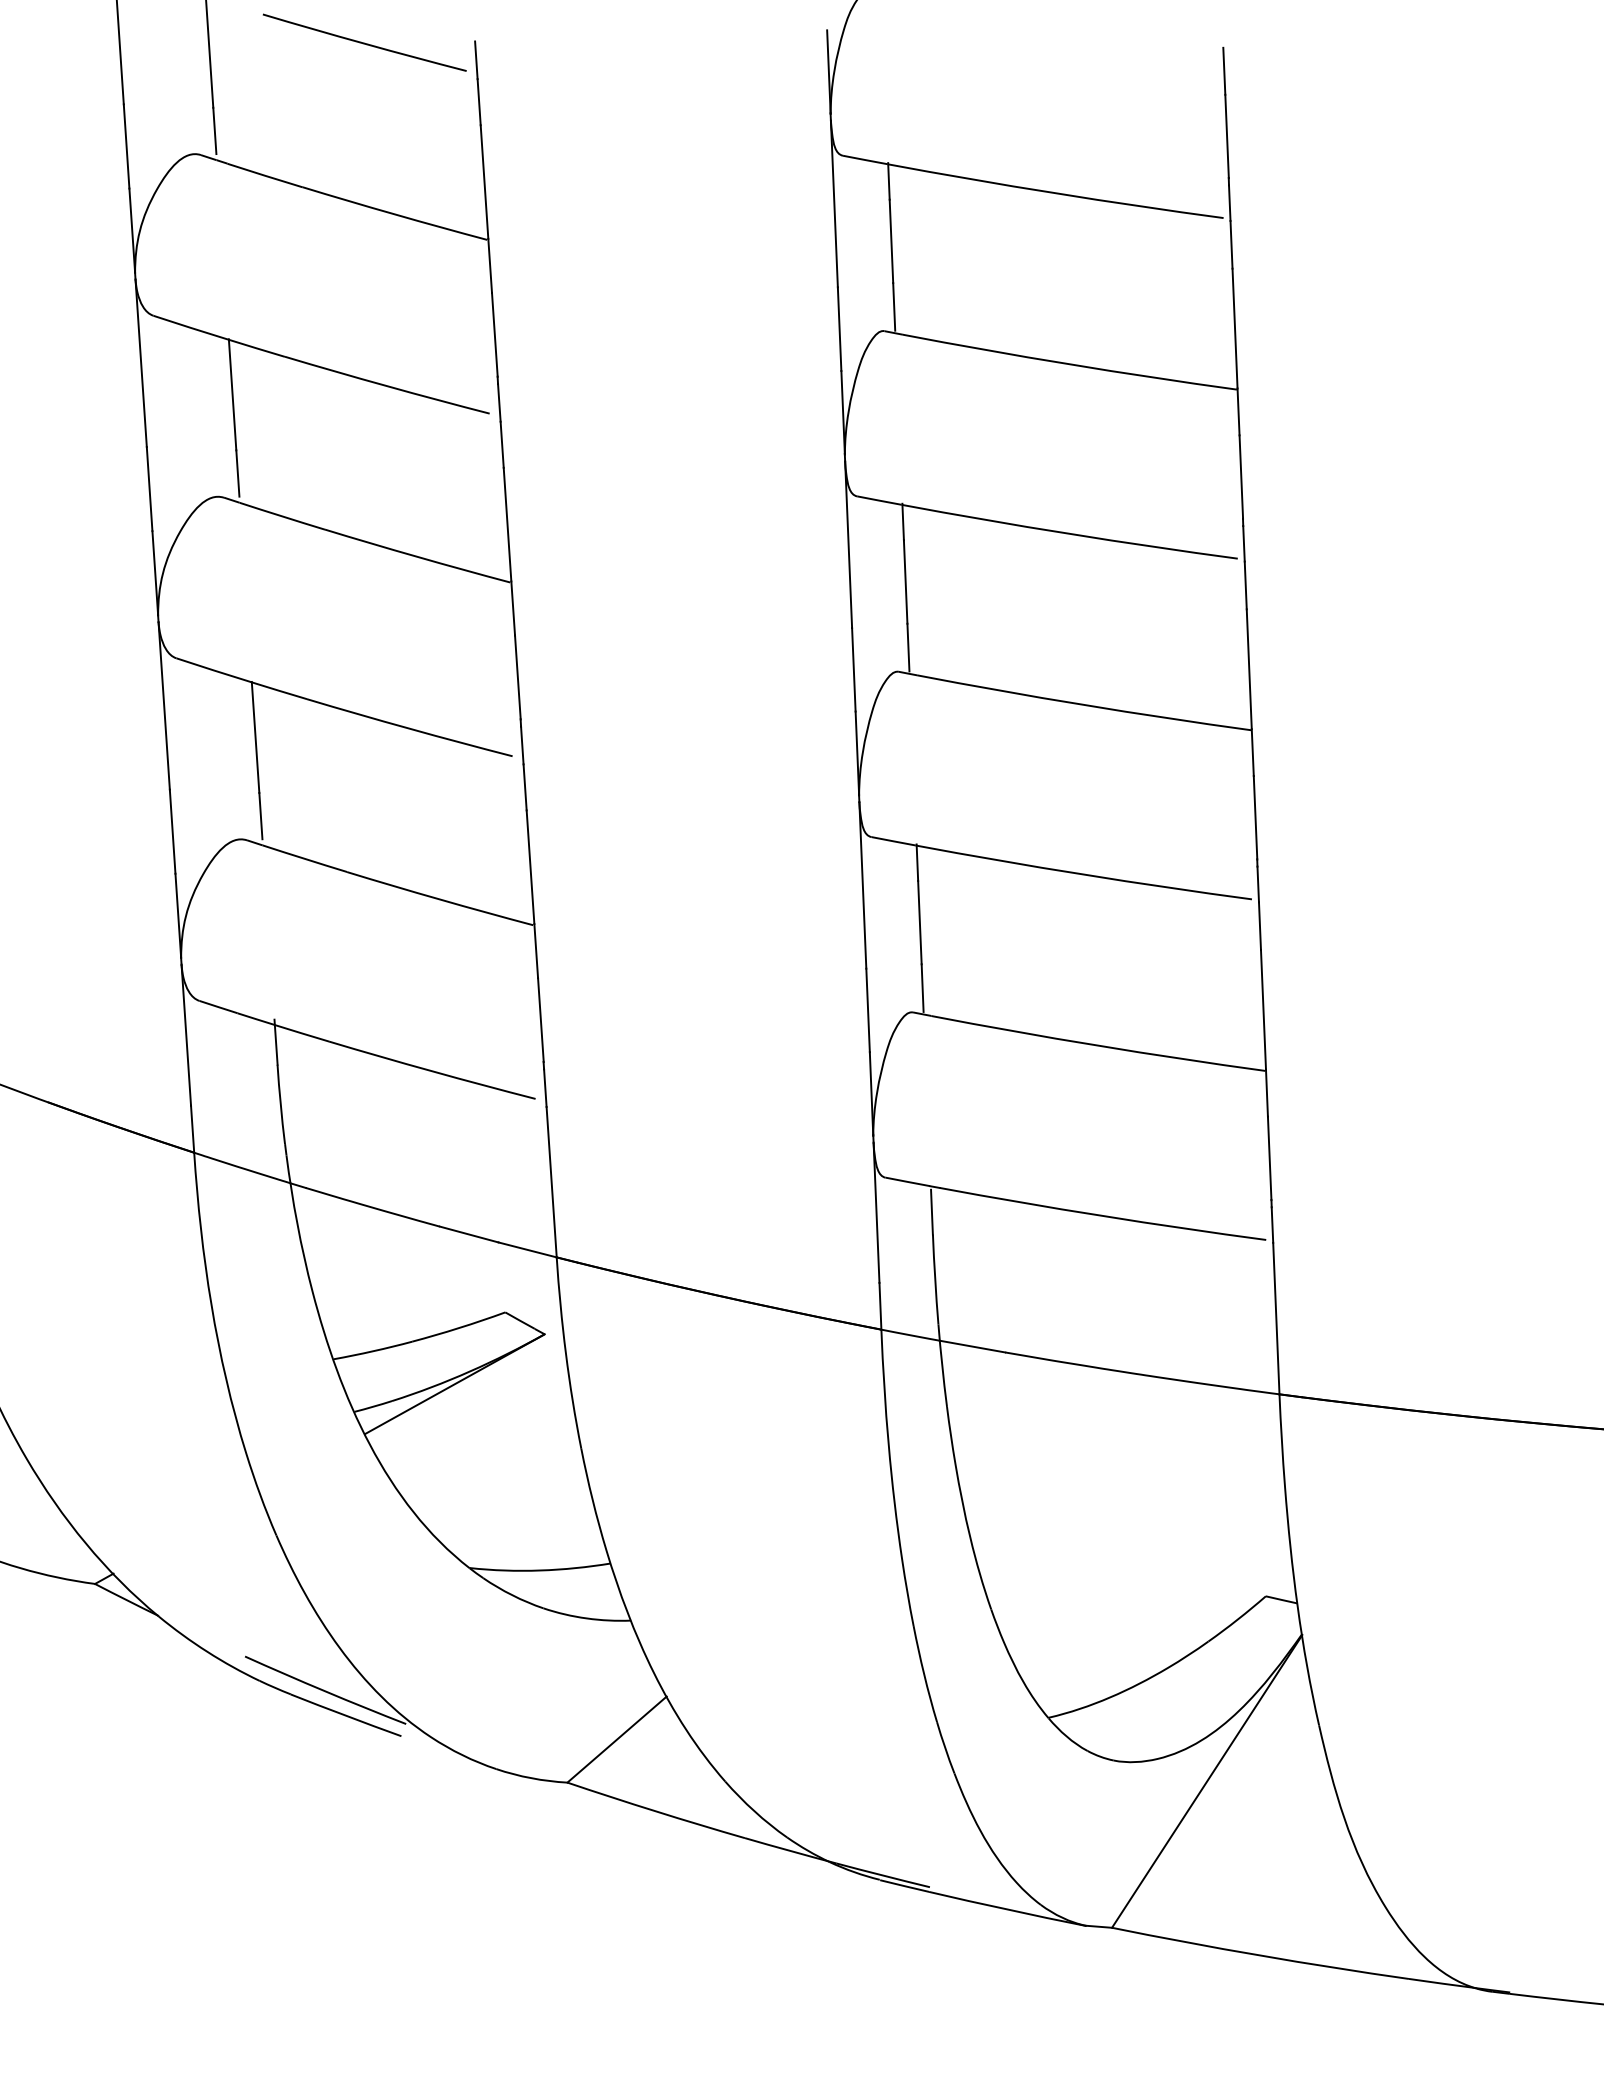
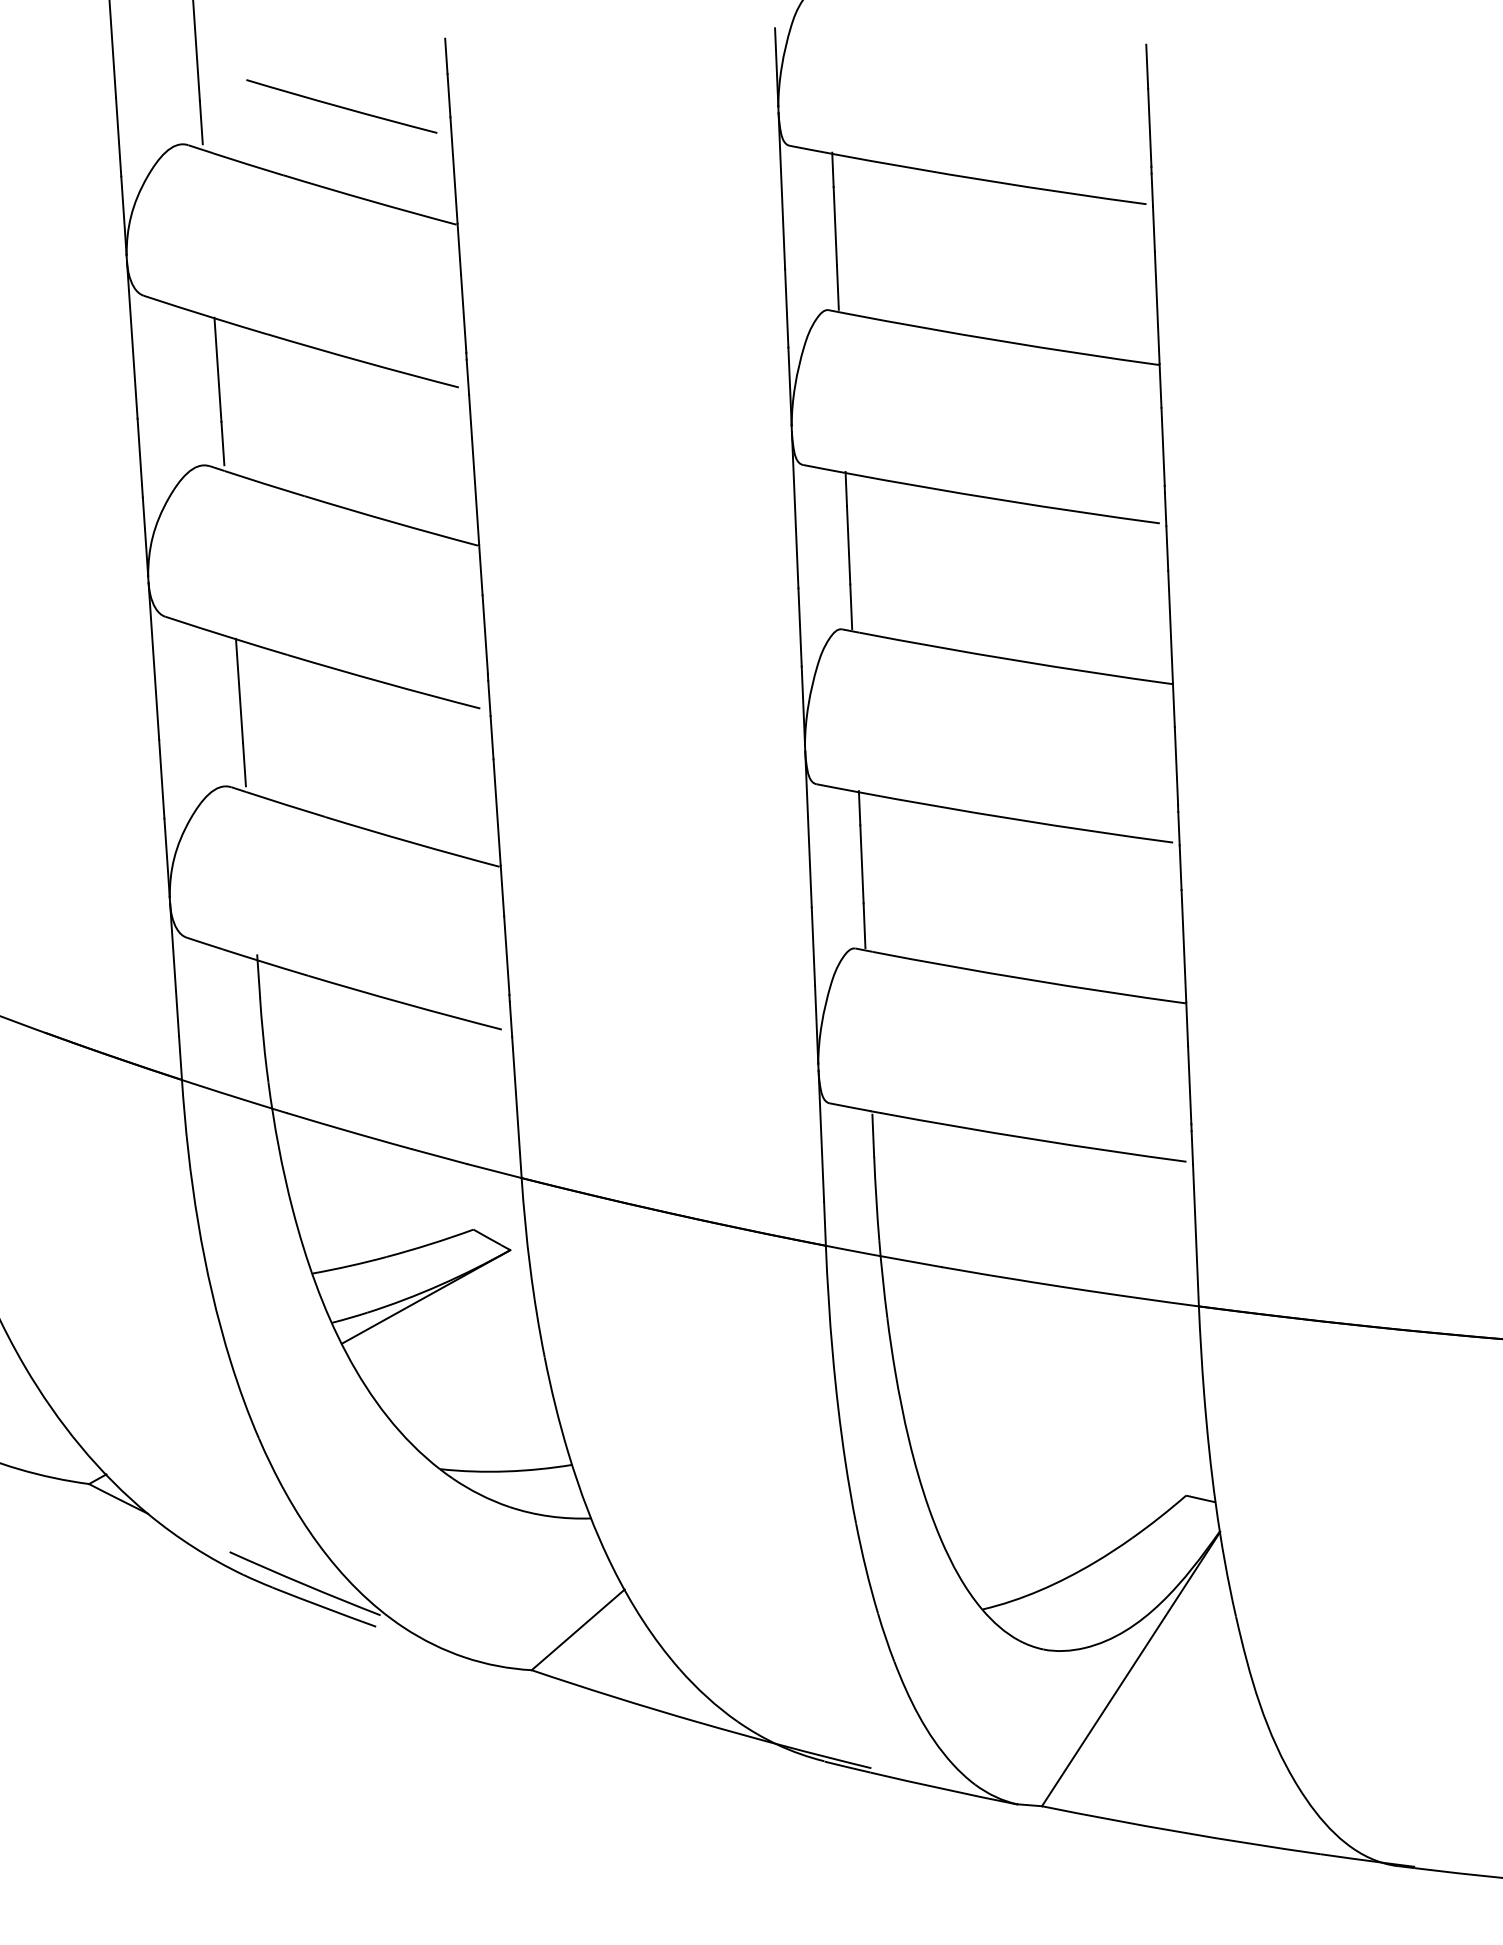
arc: (364, 42) -> (341, 106), moved

